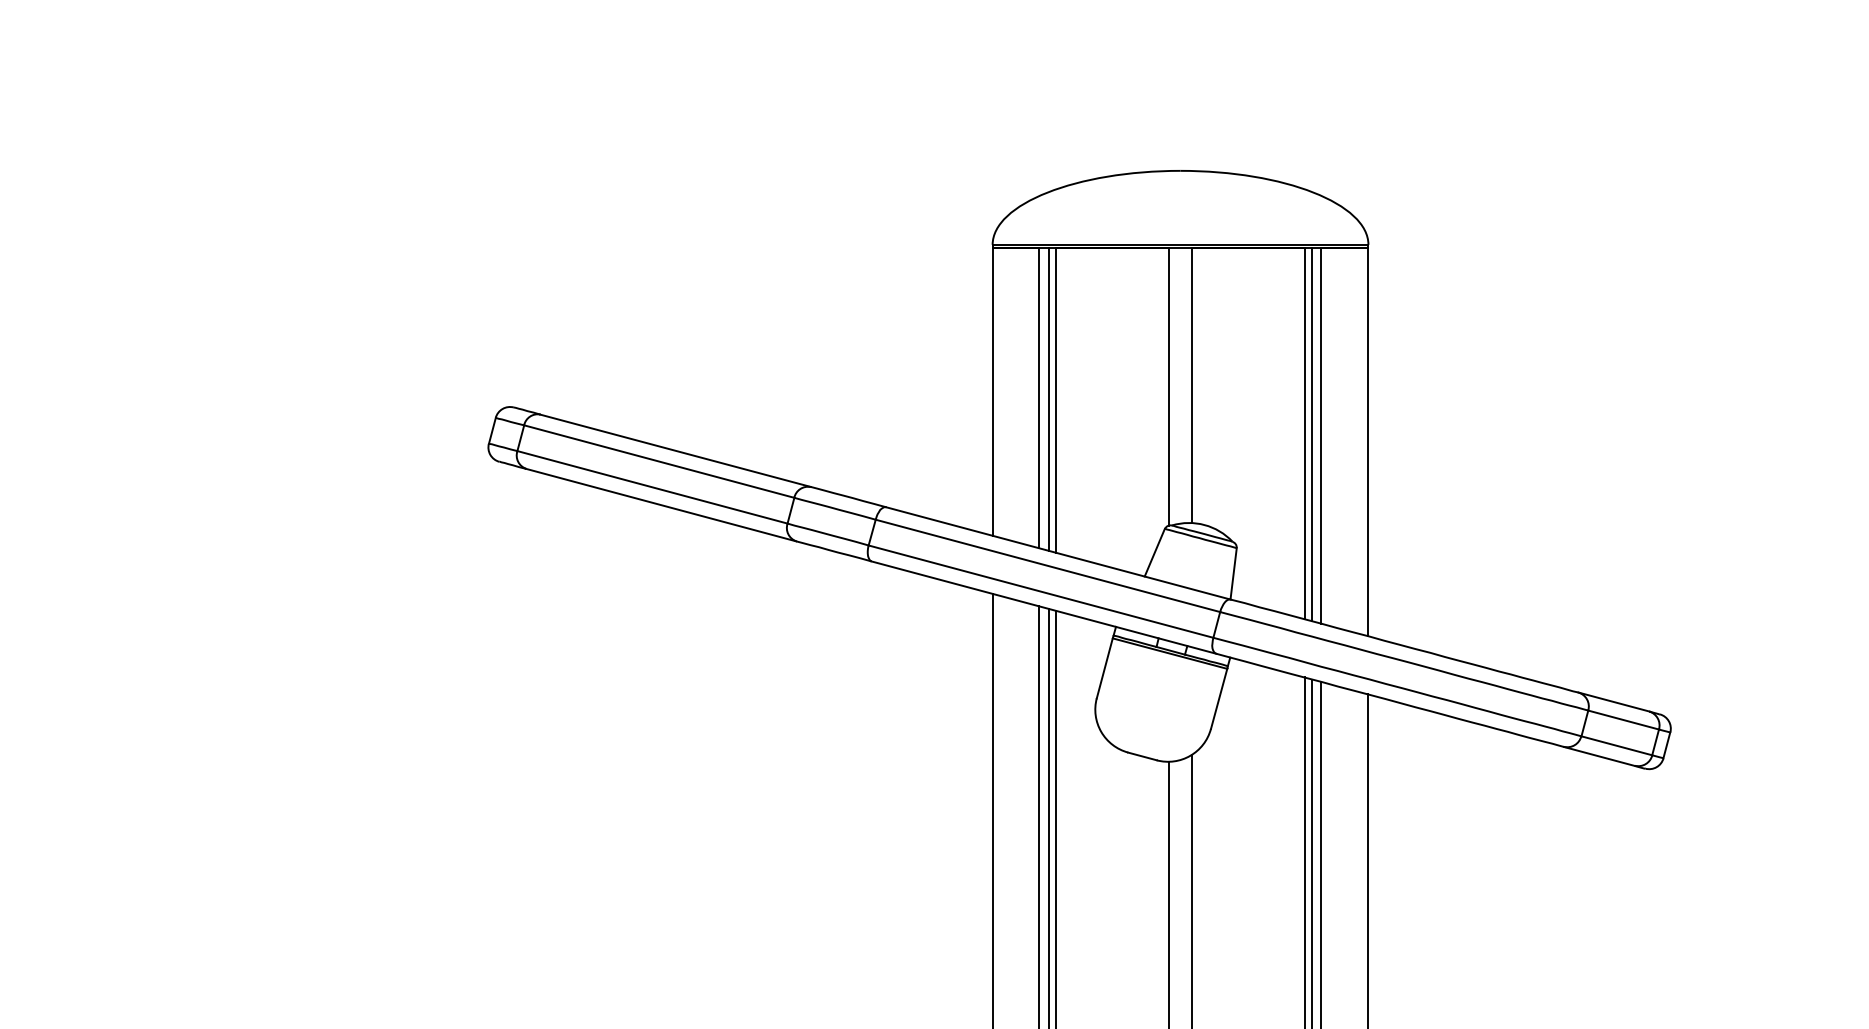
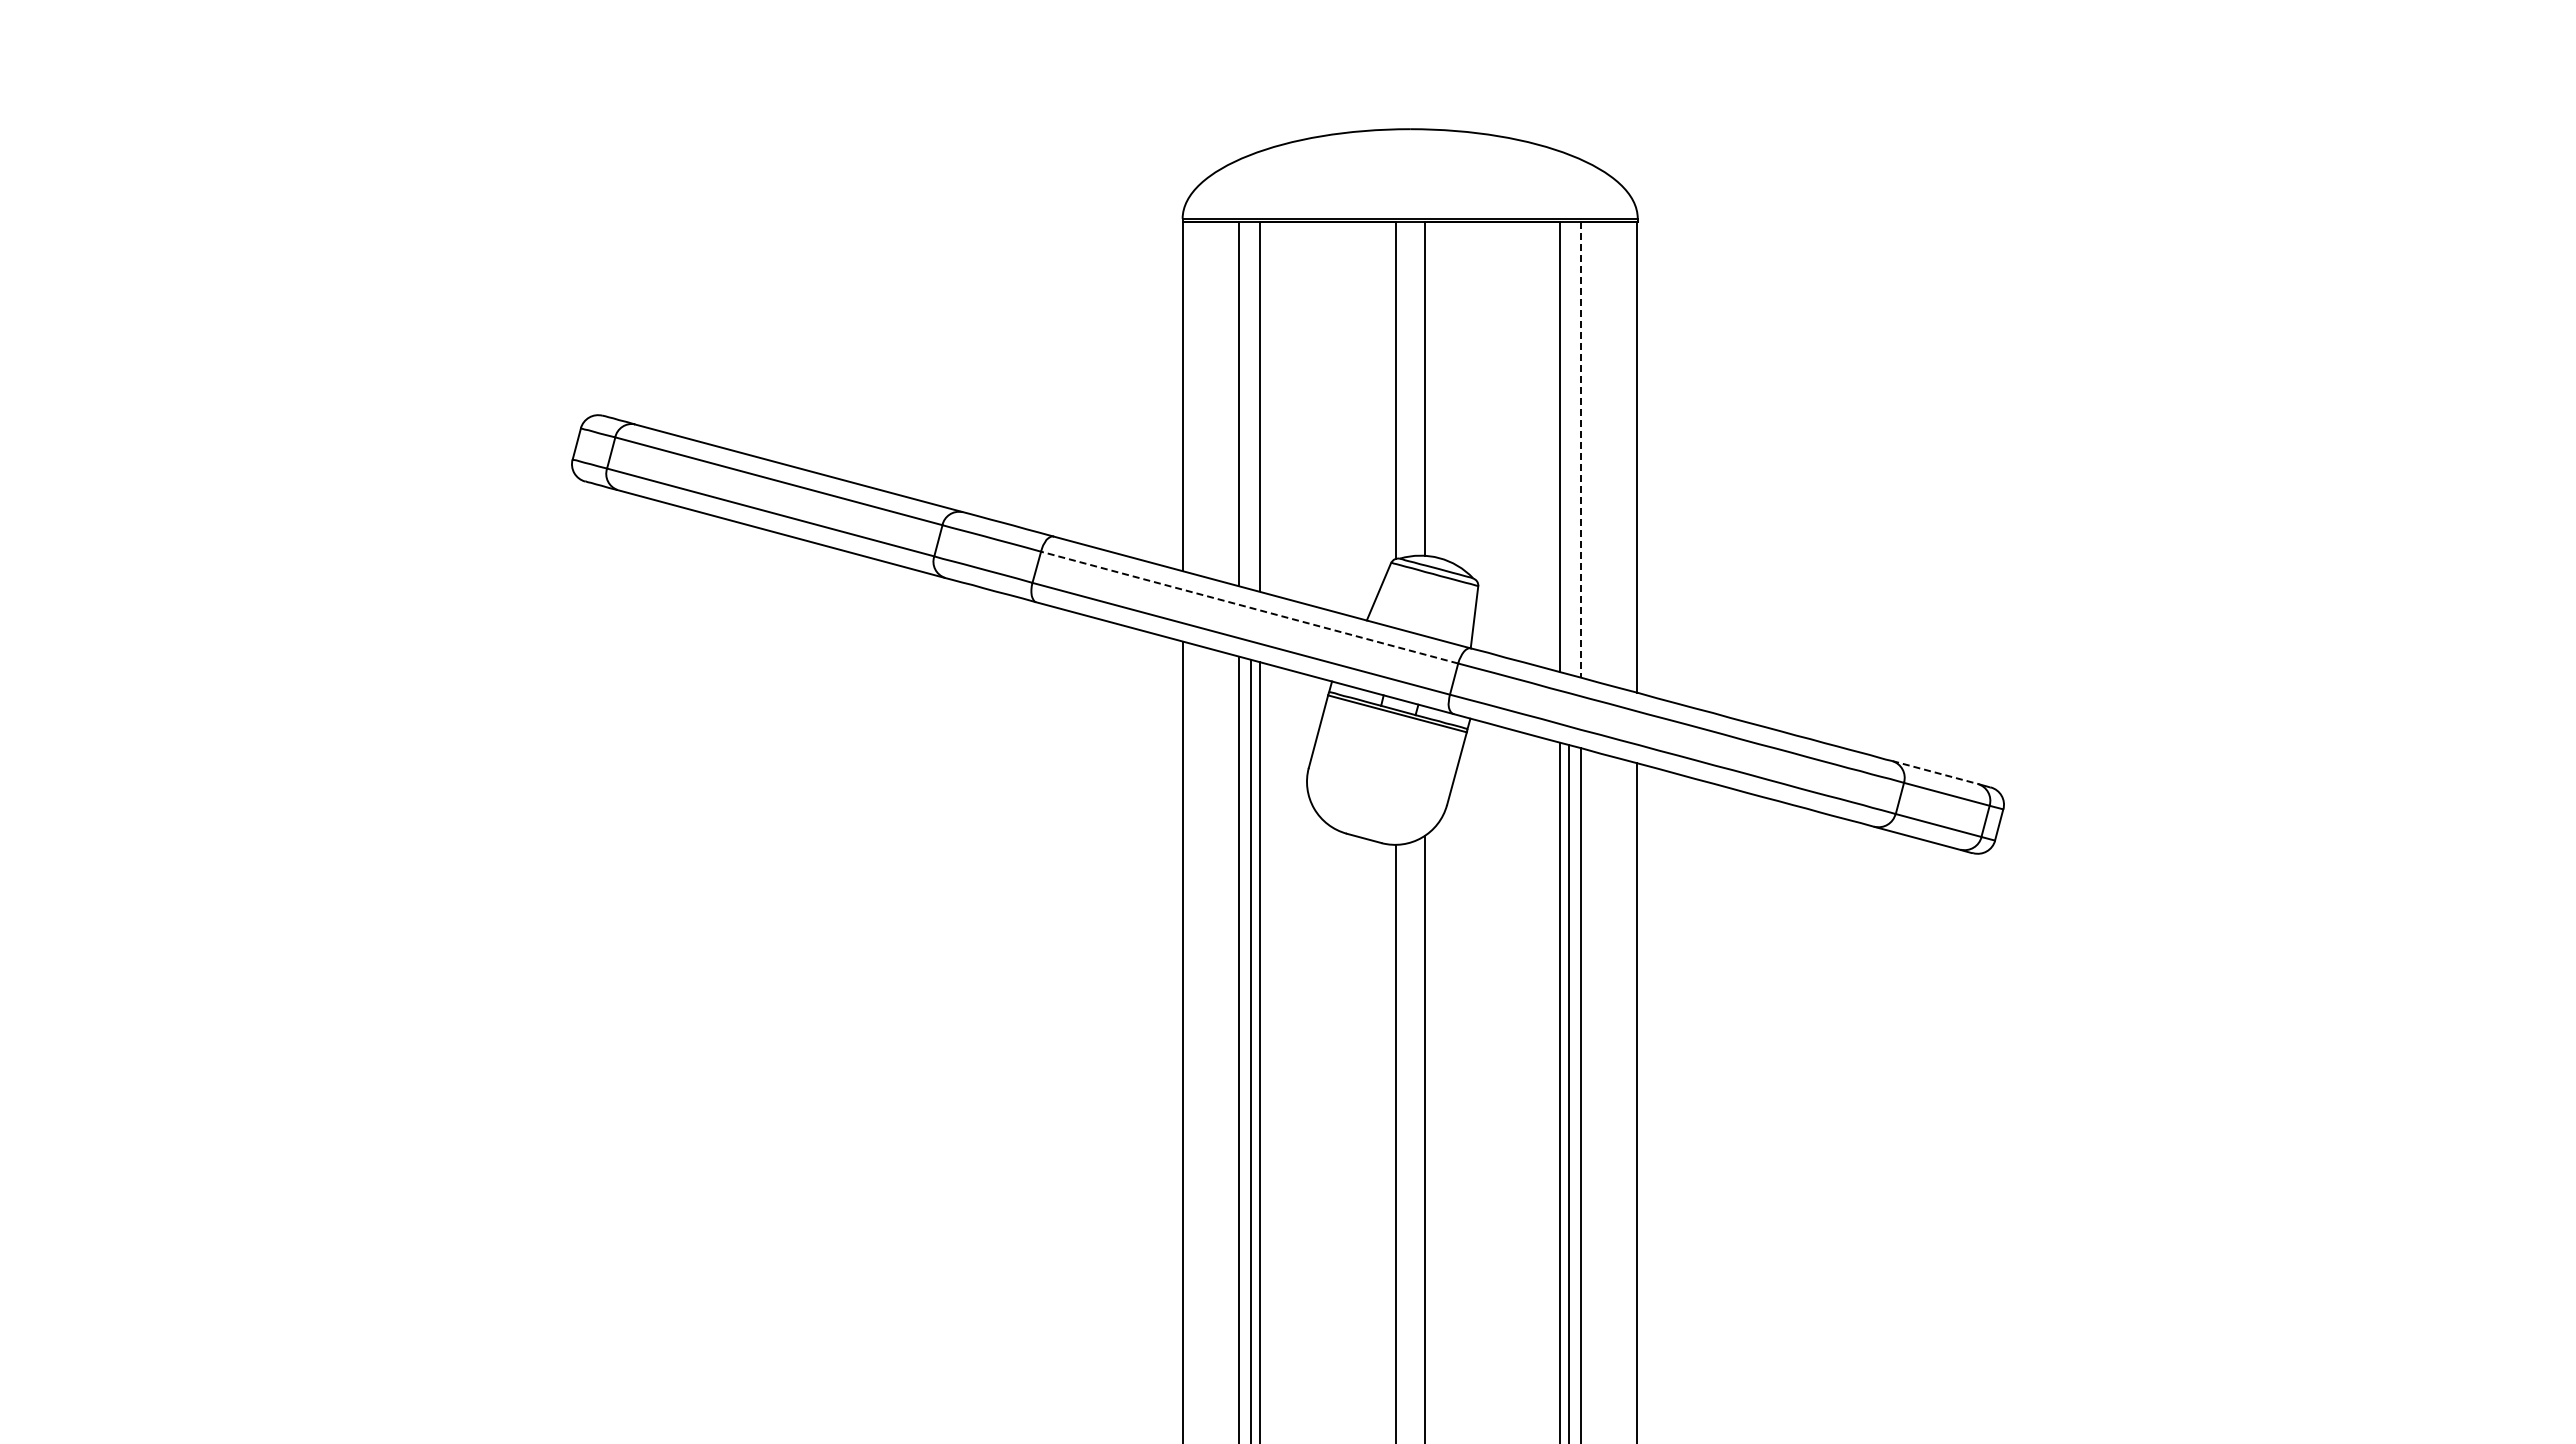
line: (1048, 399) -> (1250, 405), removed
line: (1312, 434) -> (1569, 448), removed
line: (1321, 435) -> (1580, 449), solid -> dashed
line: (1047, 565) -> (1249, 607), solid -> dashed
line: (1614, 702) -> (1935, 772), solid -> dashed

